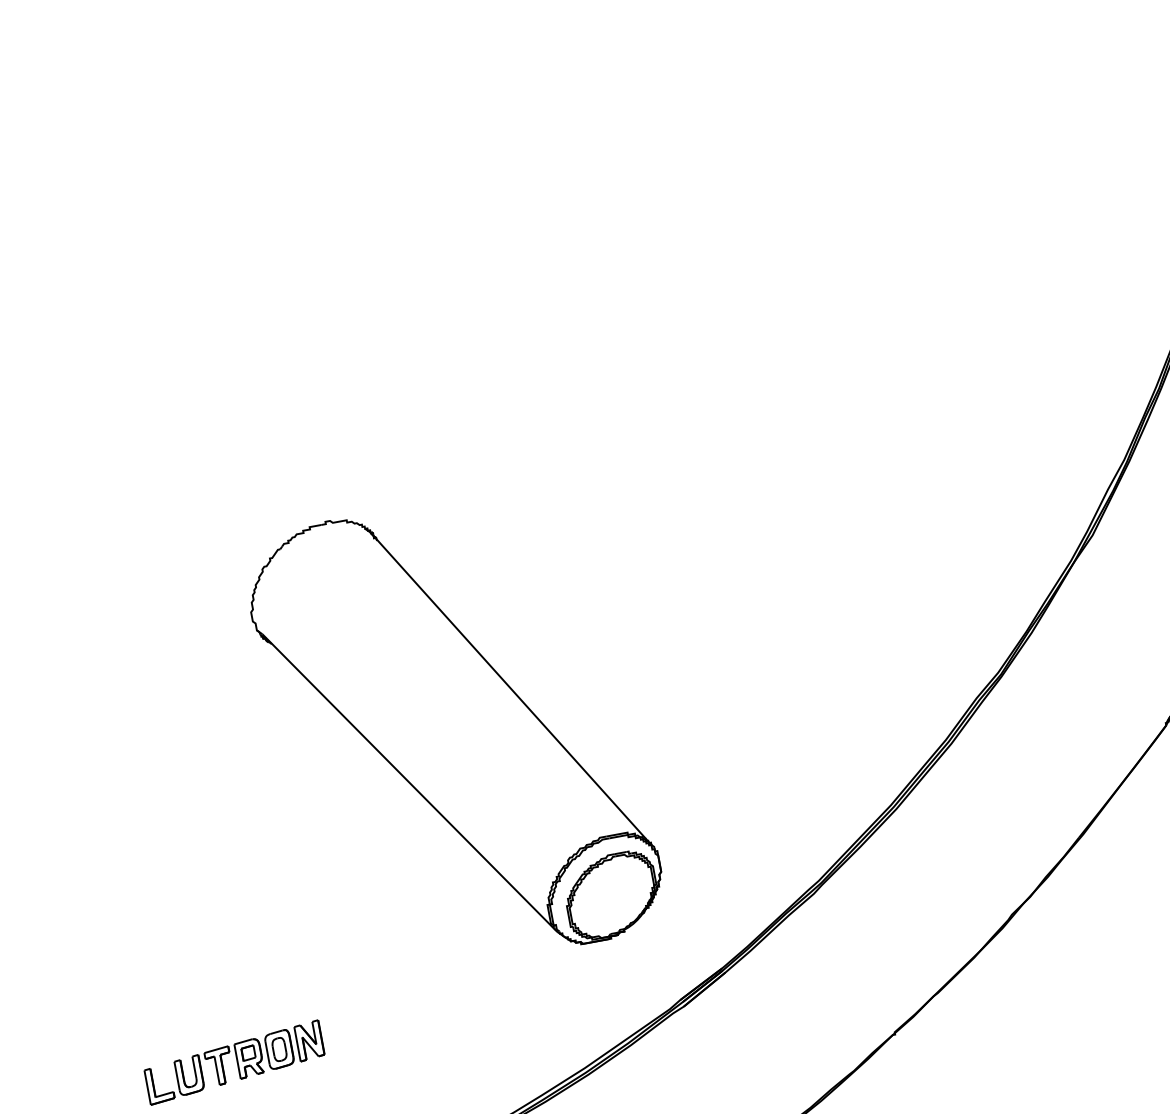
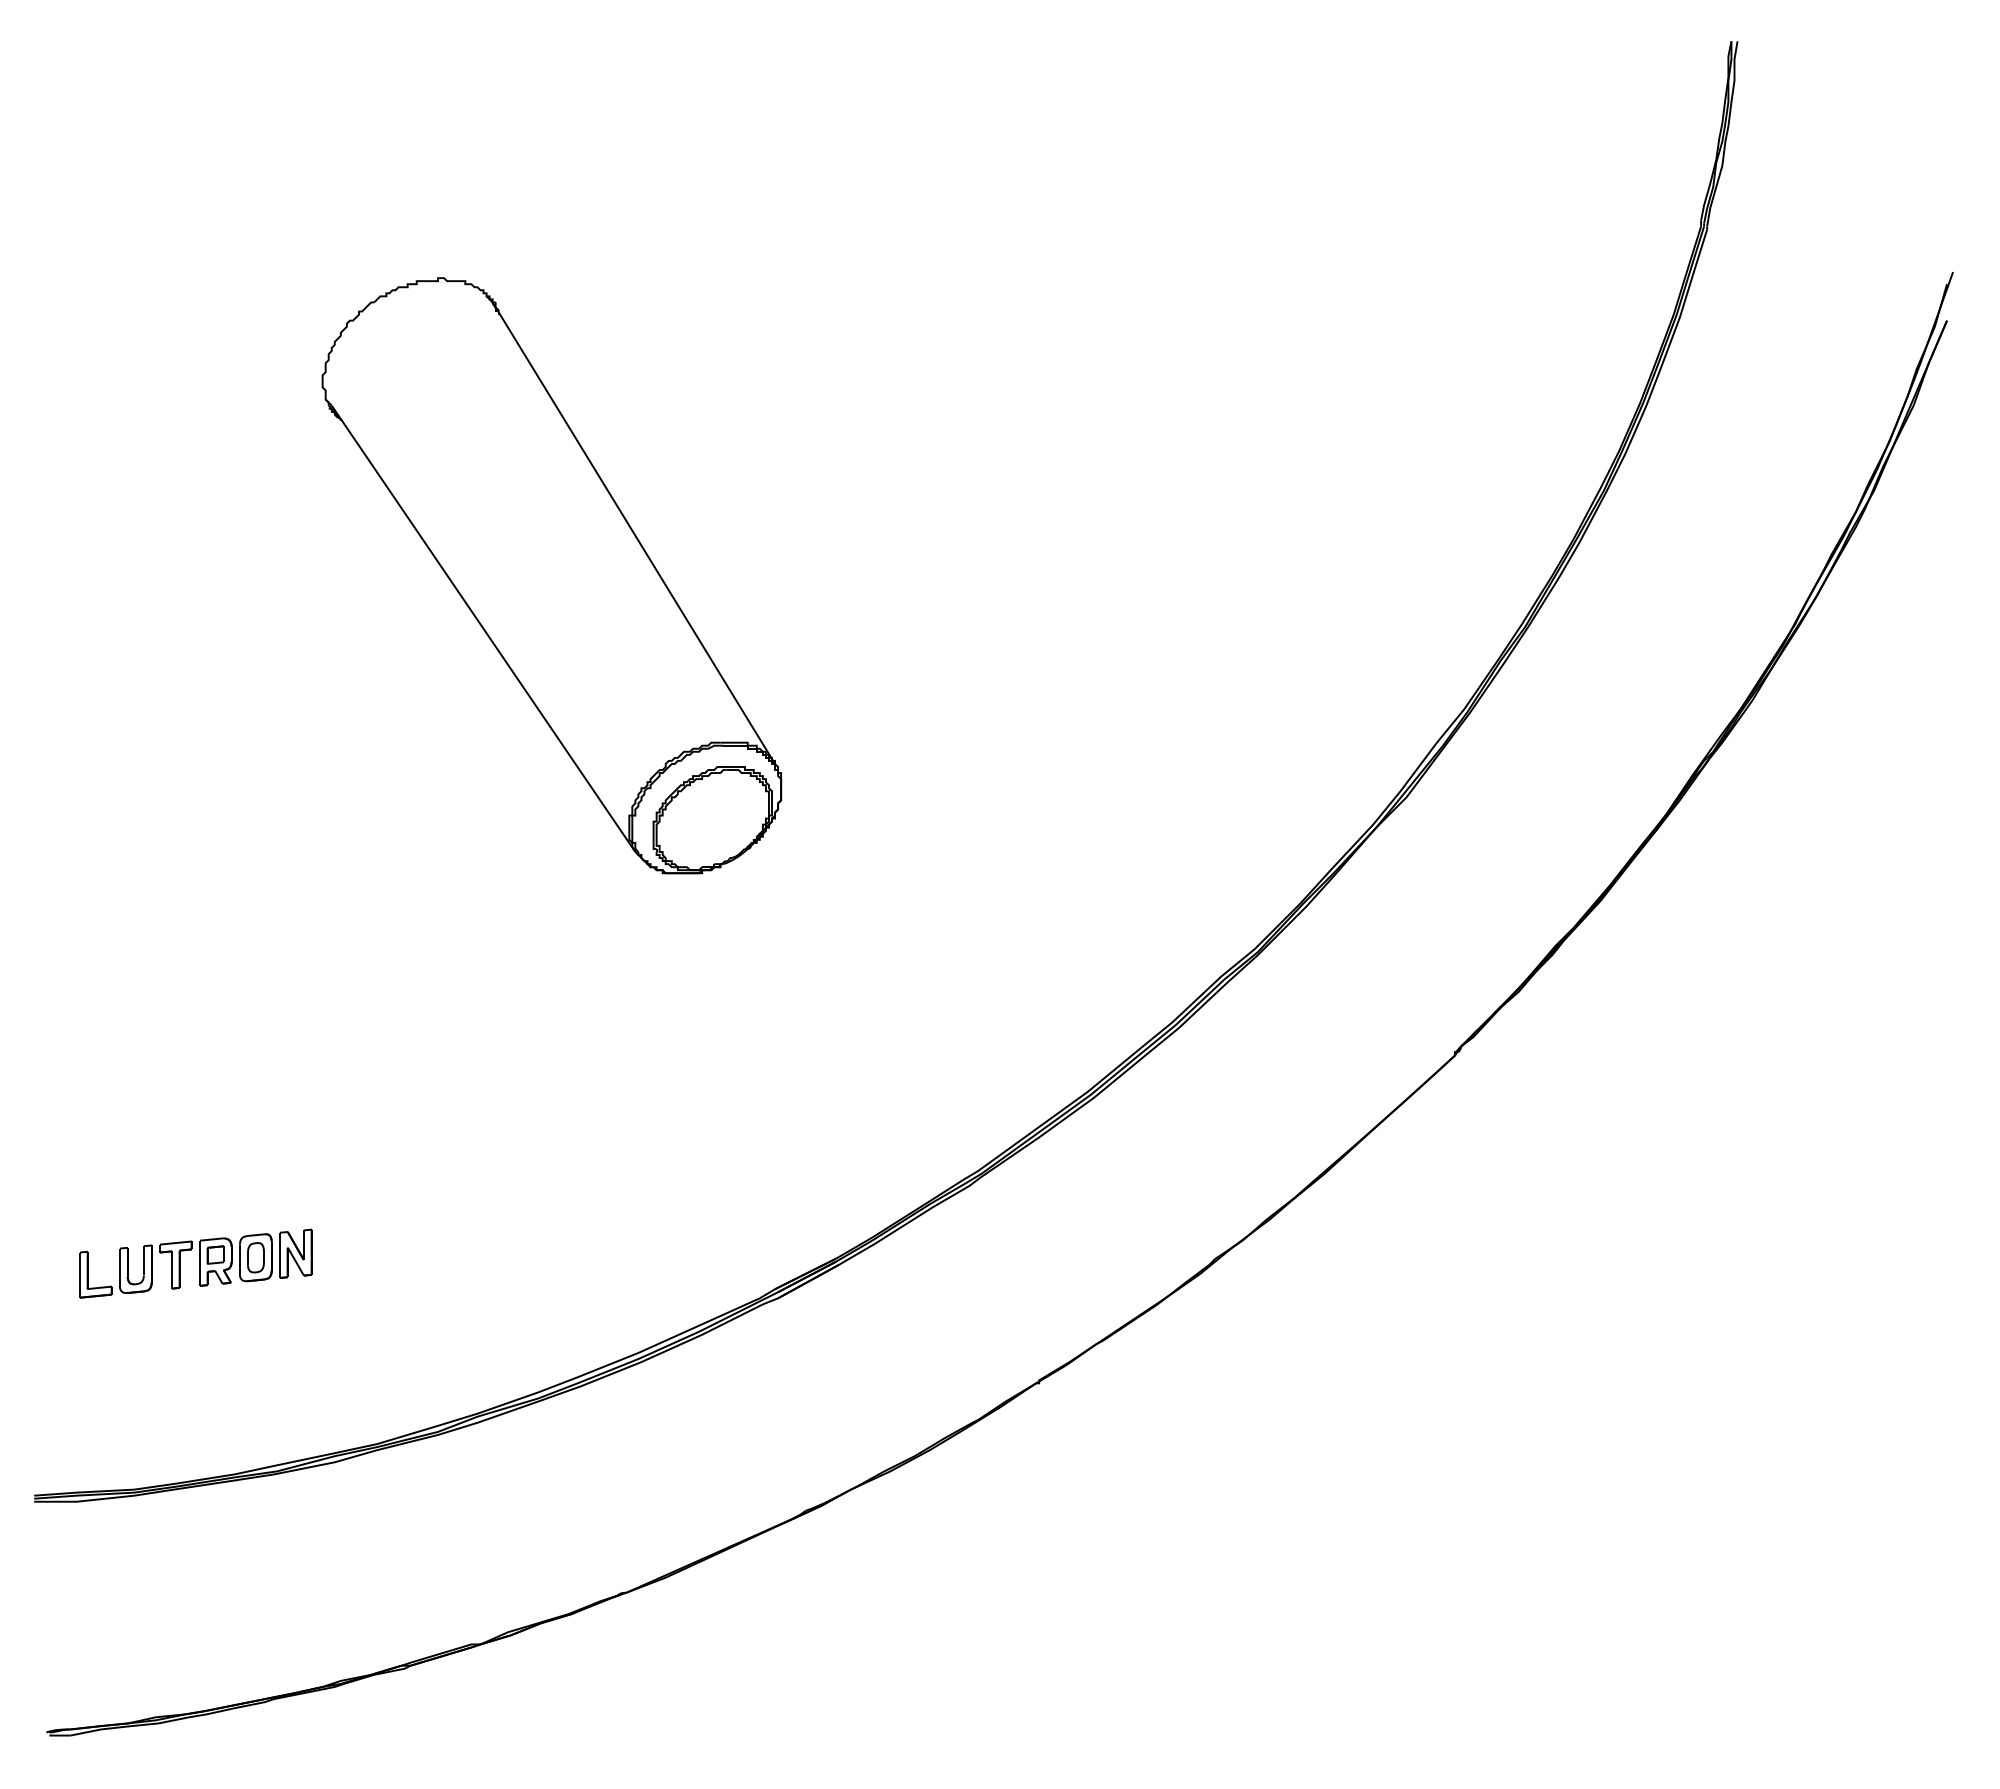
part: (454, 732) -> (551, 575), moved

